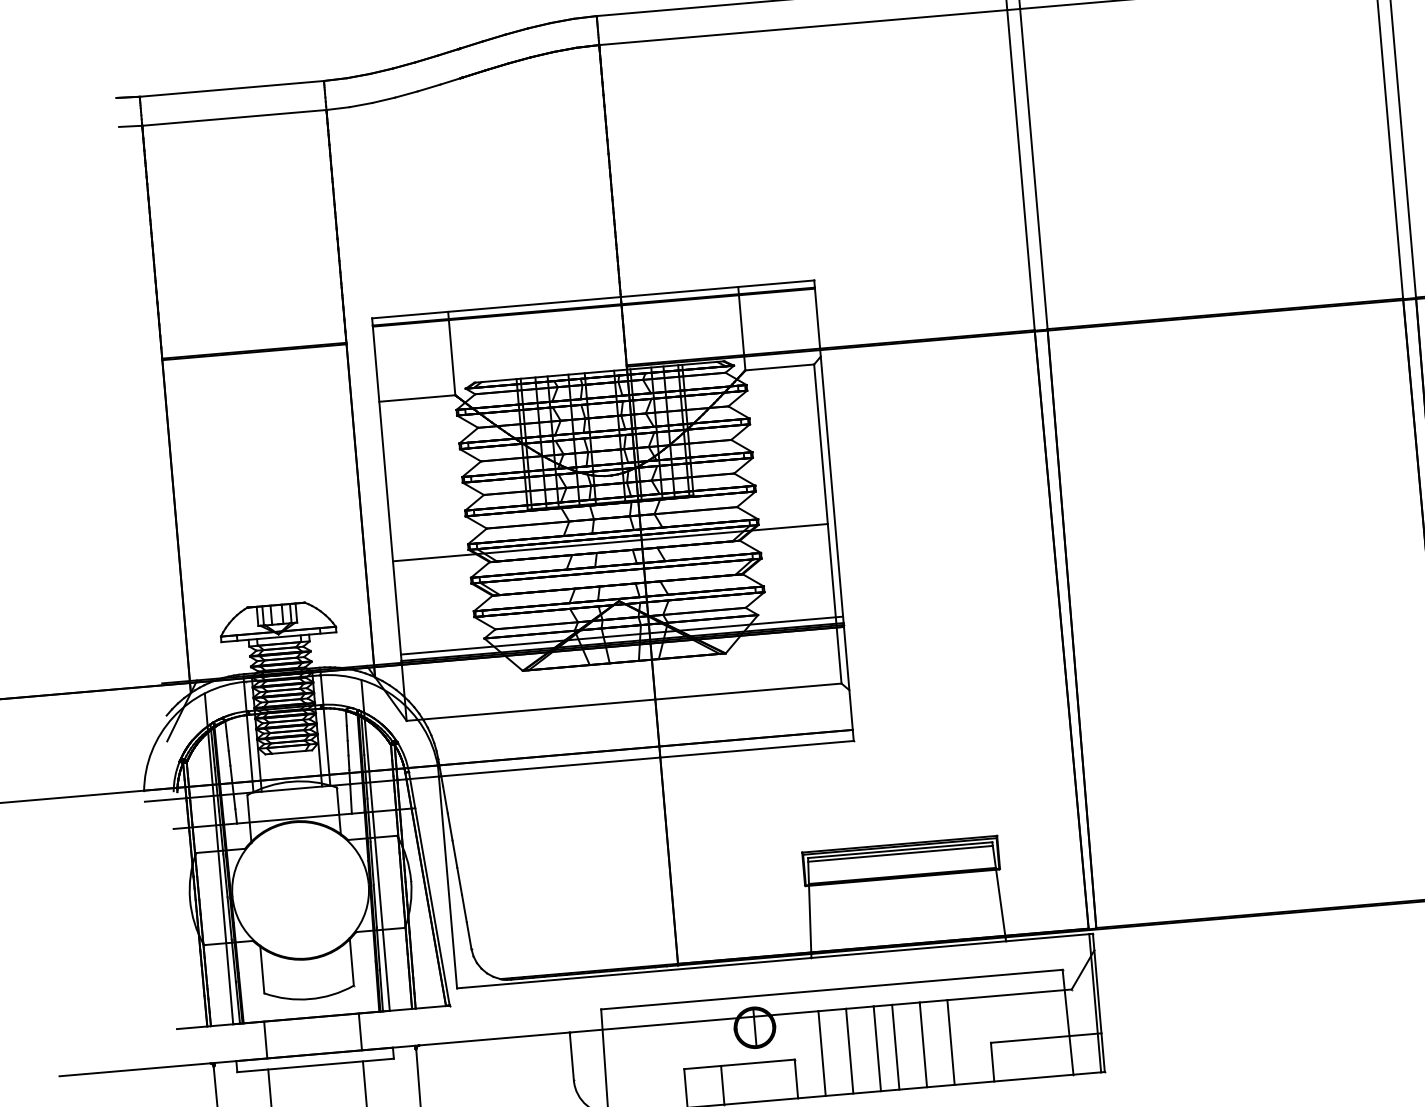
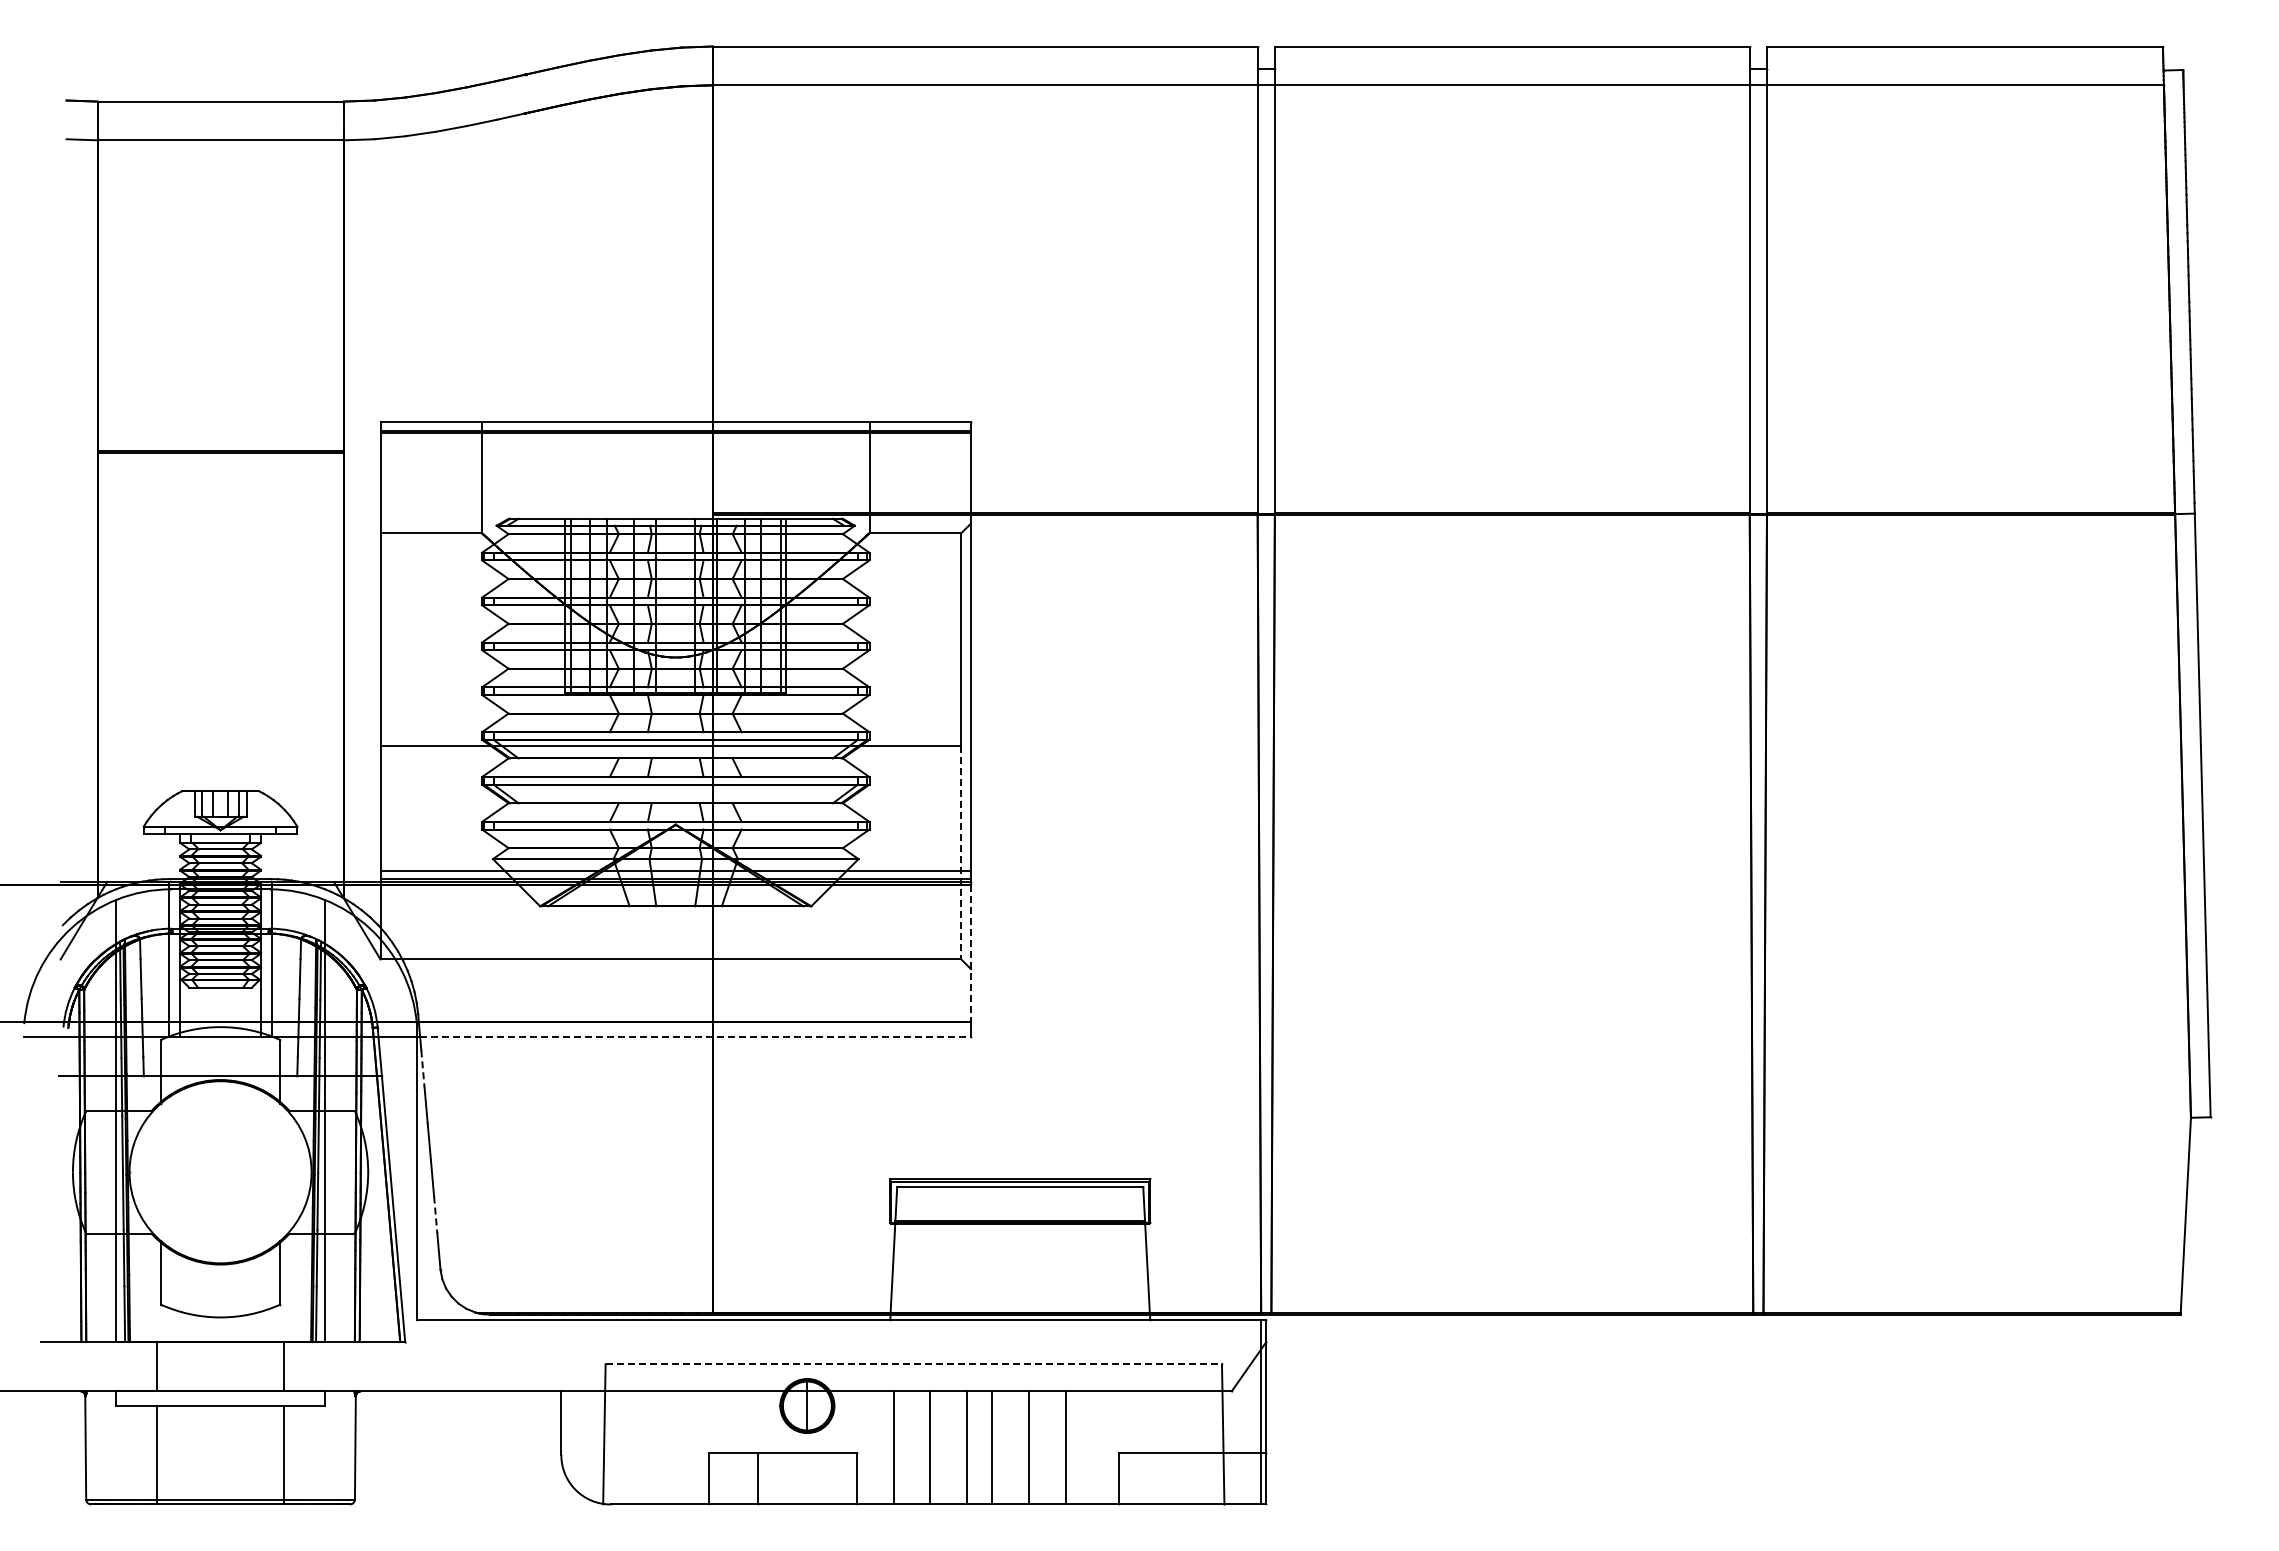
line: (834, 603) -> (961, 852), solid -> dashed
line: (848, 678) -> (971, 953), solid -> dashed
line: (648, 758) -> (696, 1036), solid -> dashed
line: (445, 800) -> (422, 1069), solid -> dashed
line: (899, 853) -> (1019, 1191), removed
line: (464, 909) -> (435, 1215), solid -> dashed
line: (832, 989) -> (914, 1364), solid -> dashed

